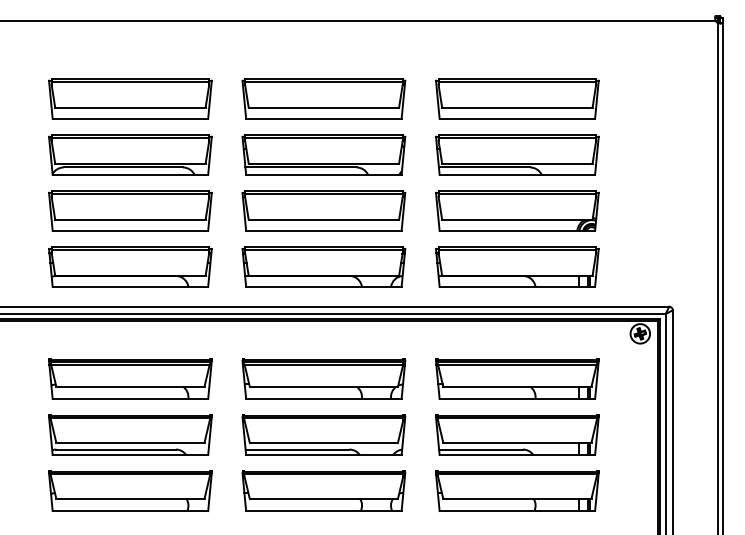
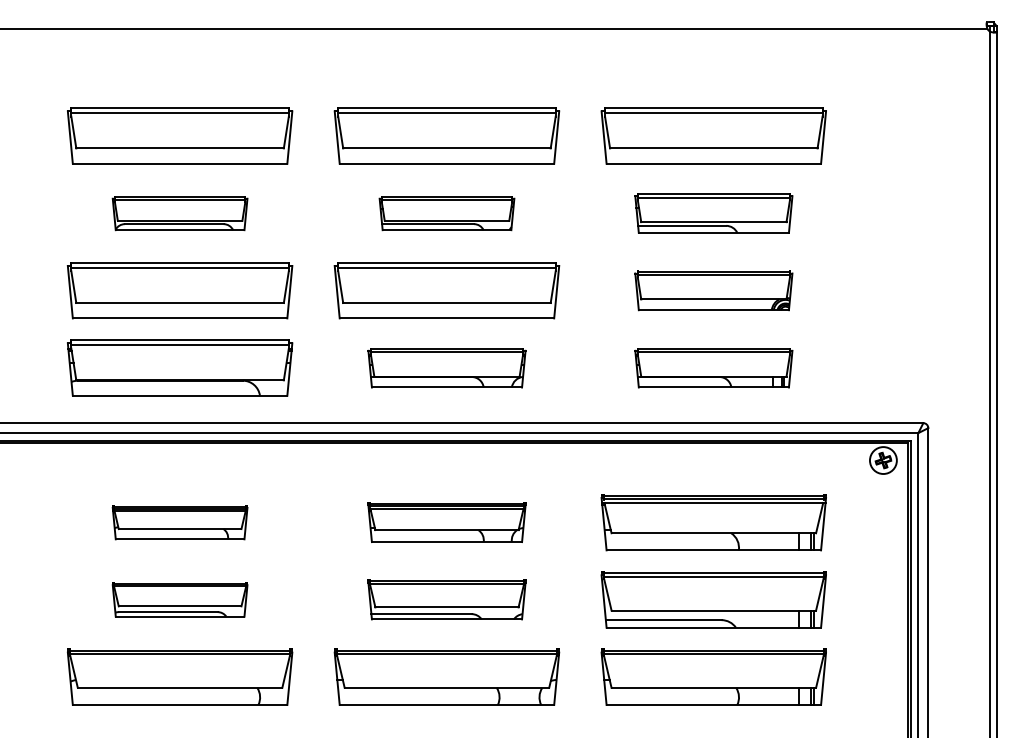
part: (130, 154) -> (180, 213), size x0.6
part: (323, 154) -> (446, 213), size x0.6
part: (517, 154) -> (714, 213), size x0.7
part: (517, 210) -> (714, 290), size x0.7
part: (323, 266) -> (446, 367), size x0.7
part: (517, 266) -> (714, 367), size x0.7
part: (130, 378) -> (180, 522), size x0.6
part: (323, 378) -> (446, 522), size x0.7
part: (130, 434) -> (180, 599), size x0.6
part: (323, 434) -> (446, 599), size x0.7

